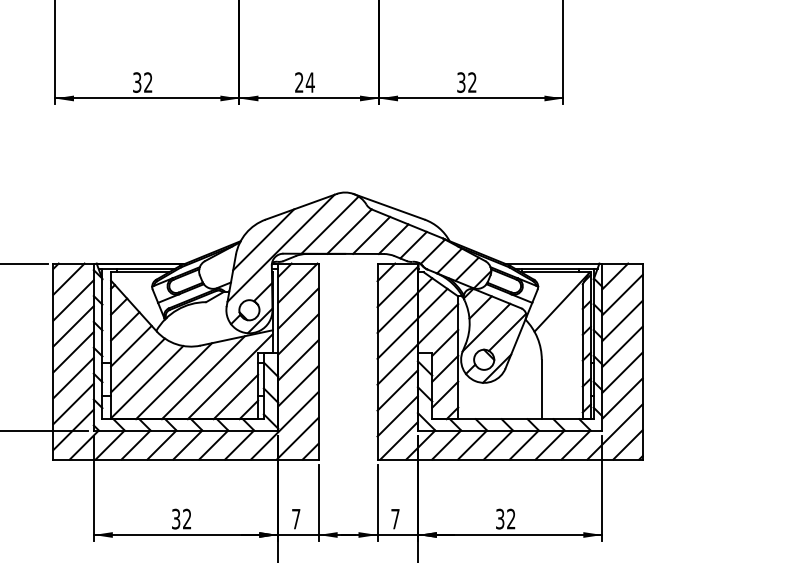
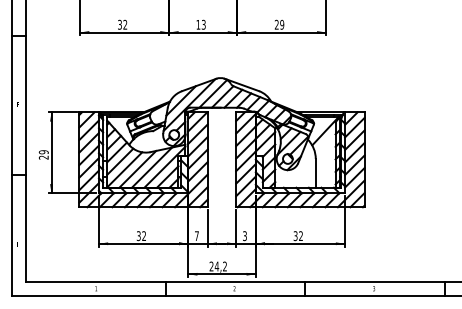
text: (303, 81) -> (200, 24), 24 -> 13
text: (466, 81) -> (279, 24), 32 -> 29
text: (394, 519) -> (244, 236), 7 -> 3

